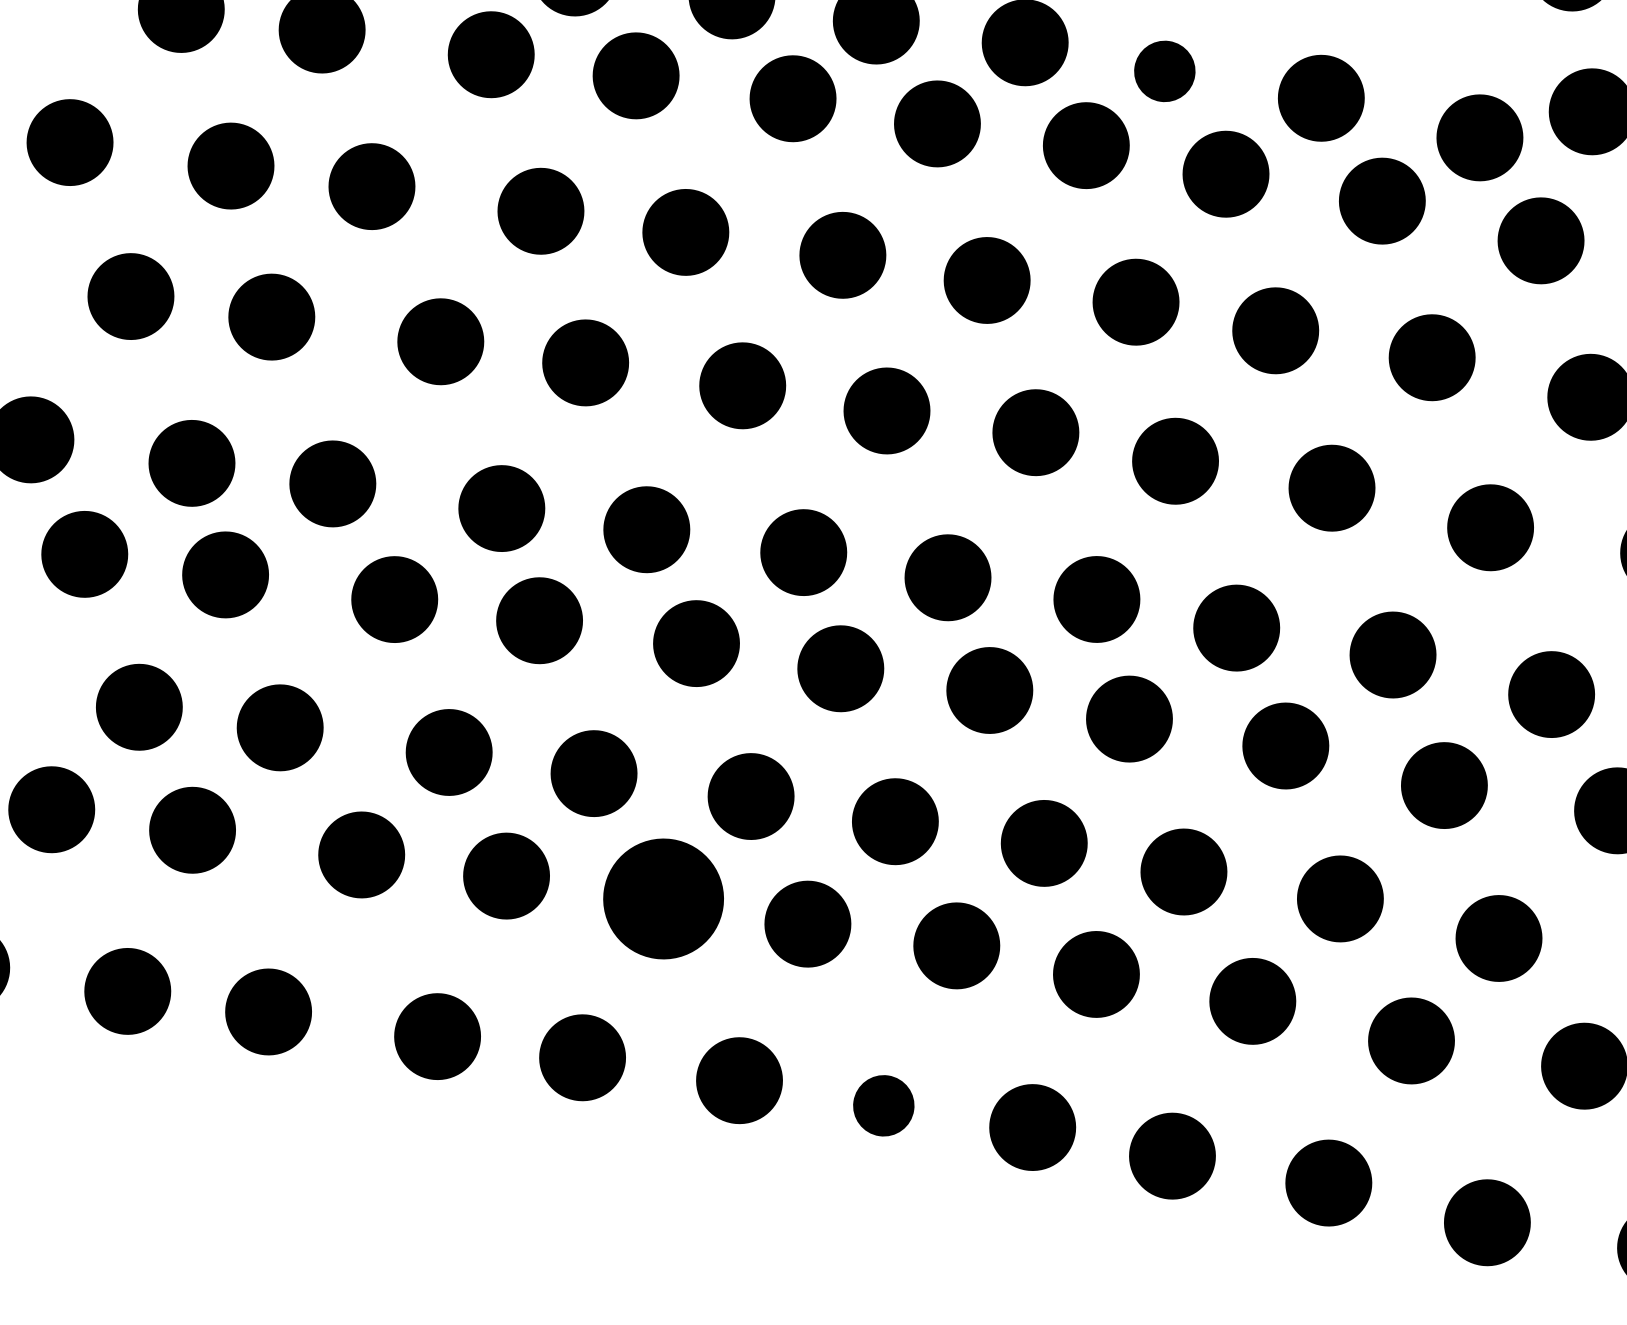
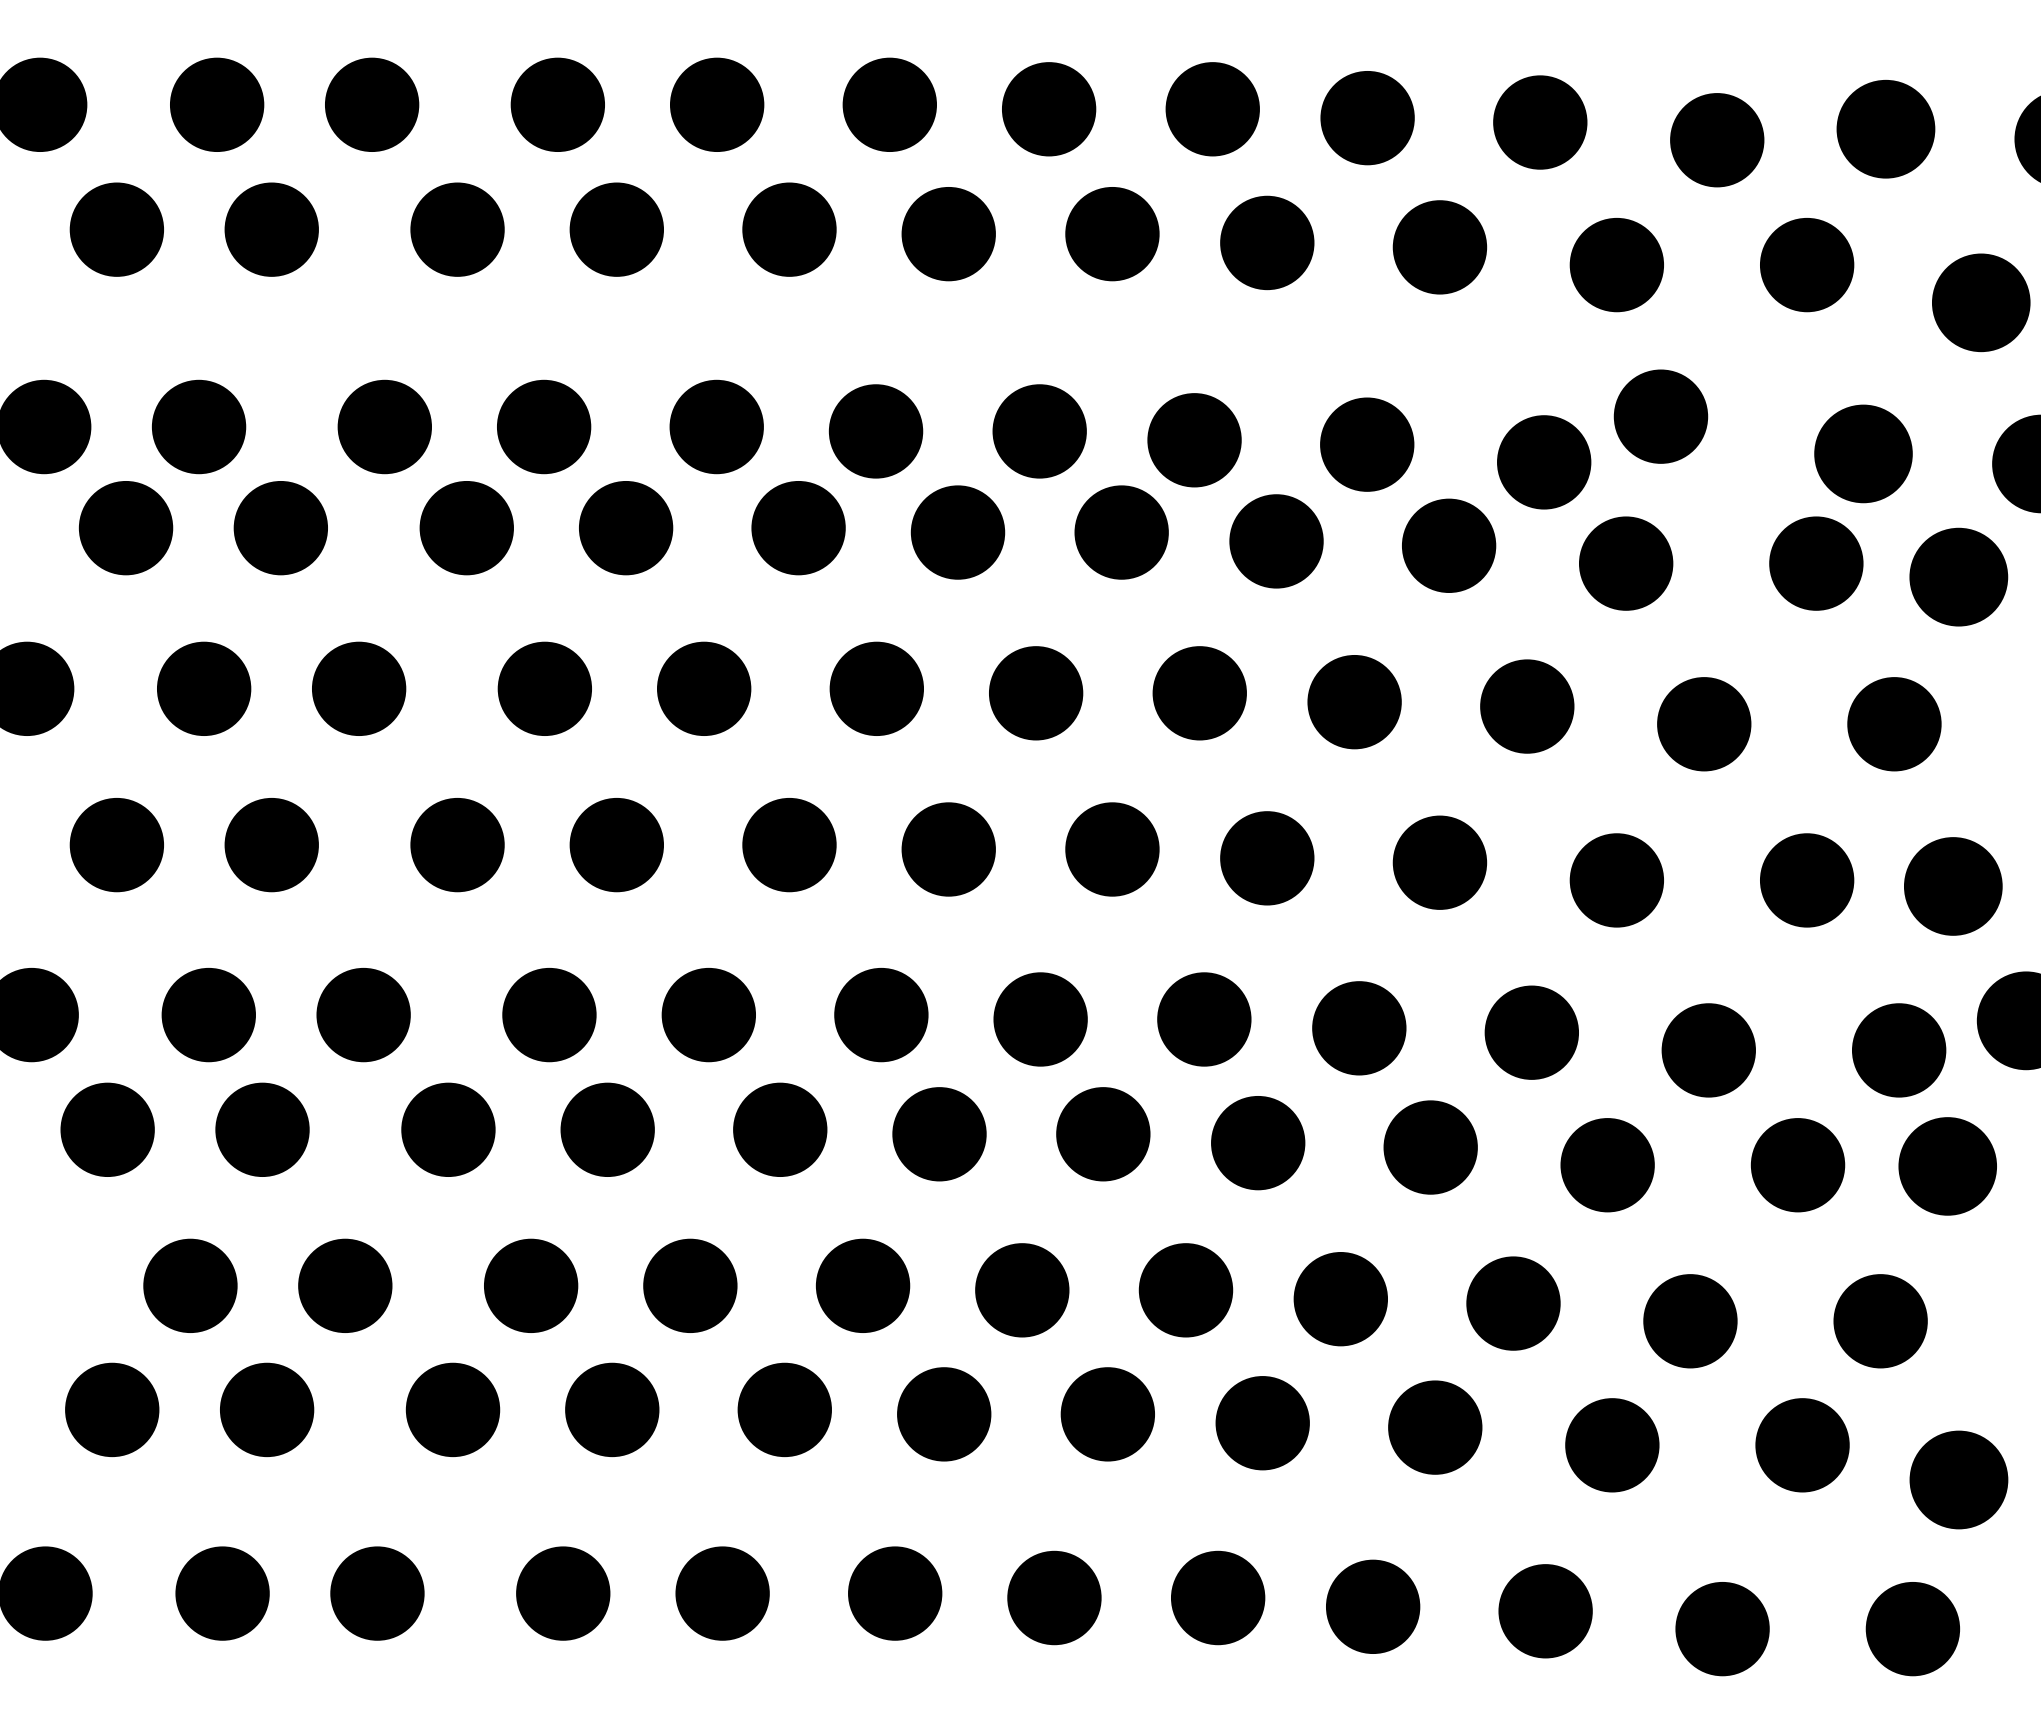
part: (1164, 71) -> (1194, 440), size x1.43
part: (663, 898) -> (784, 1409), size x0.71
part: (883, 1105) -> (1054, 1597), size x1.43

